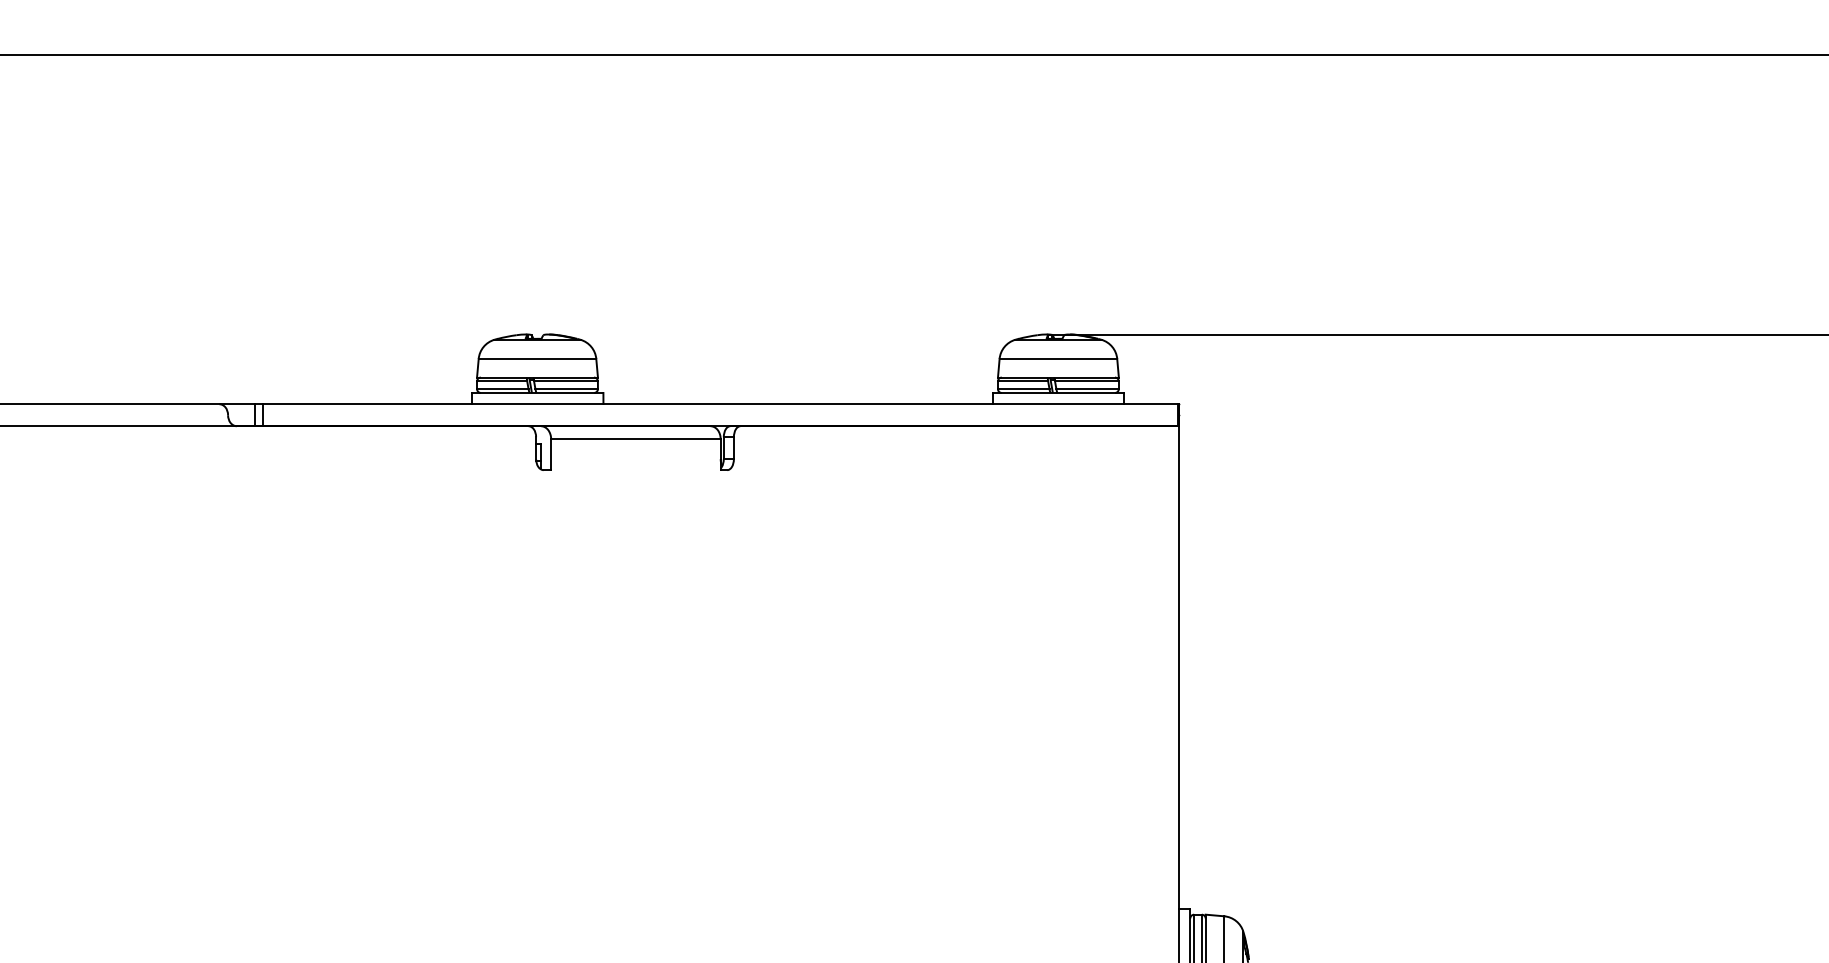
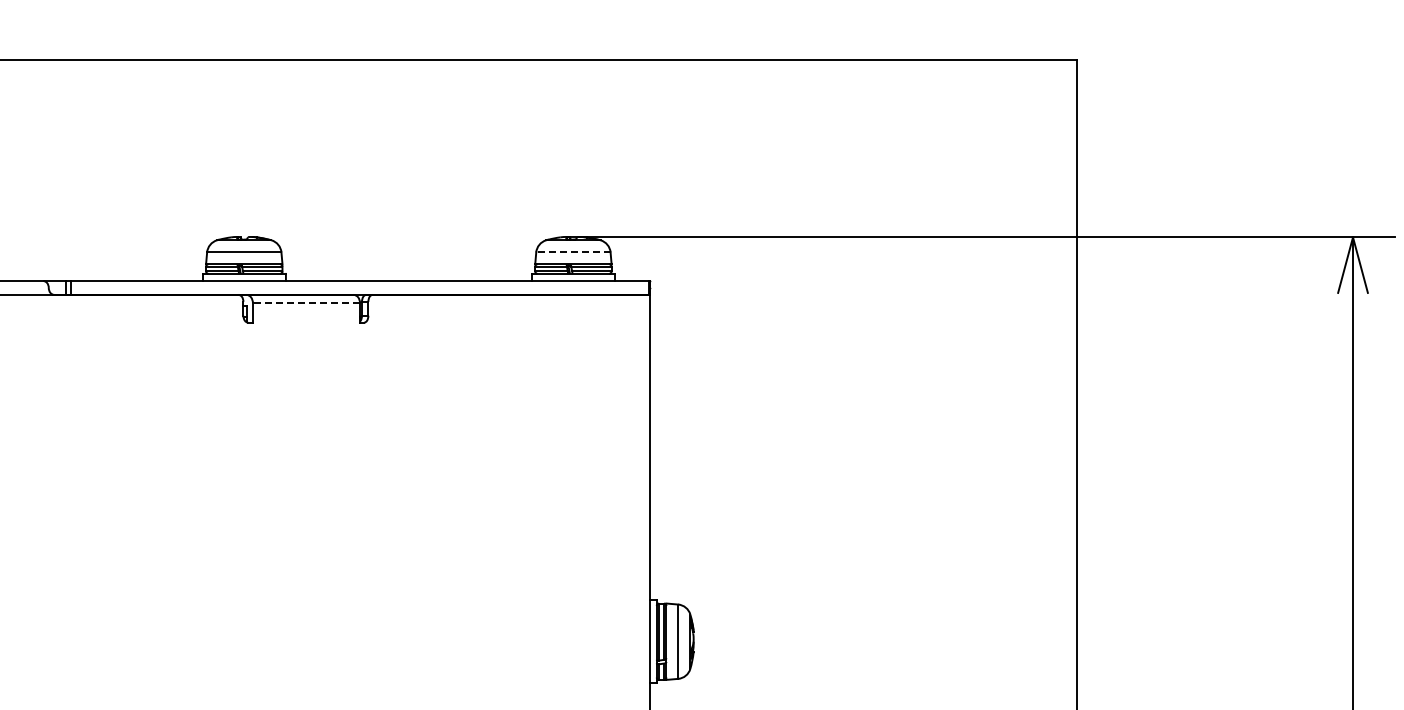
line: (1056, 359) -> (572, 252), solid -> dashed
line: (635, 439) -> (306, 303), solid -> dashed

